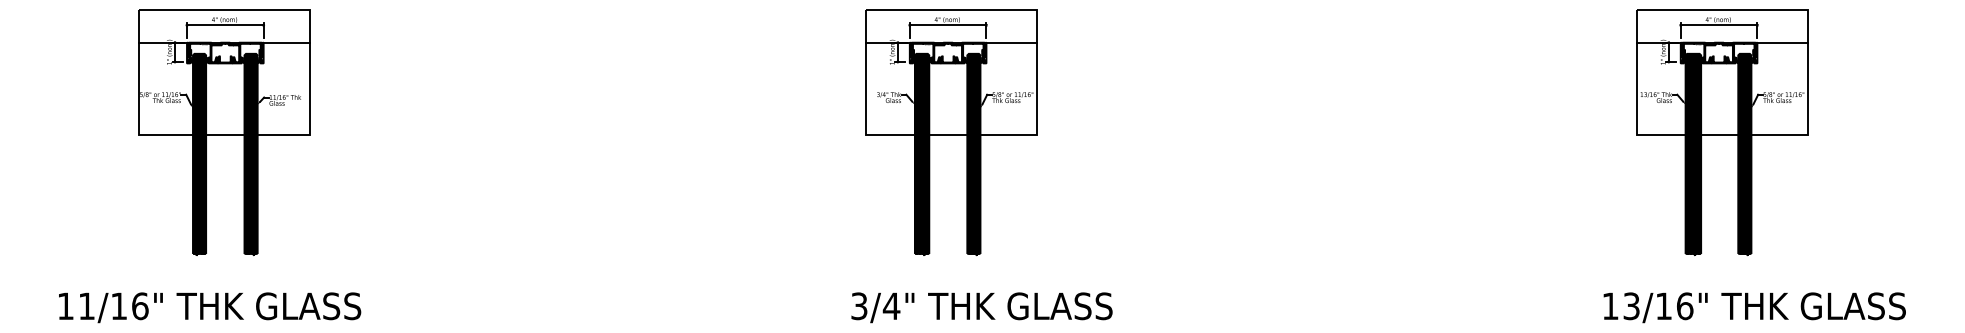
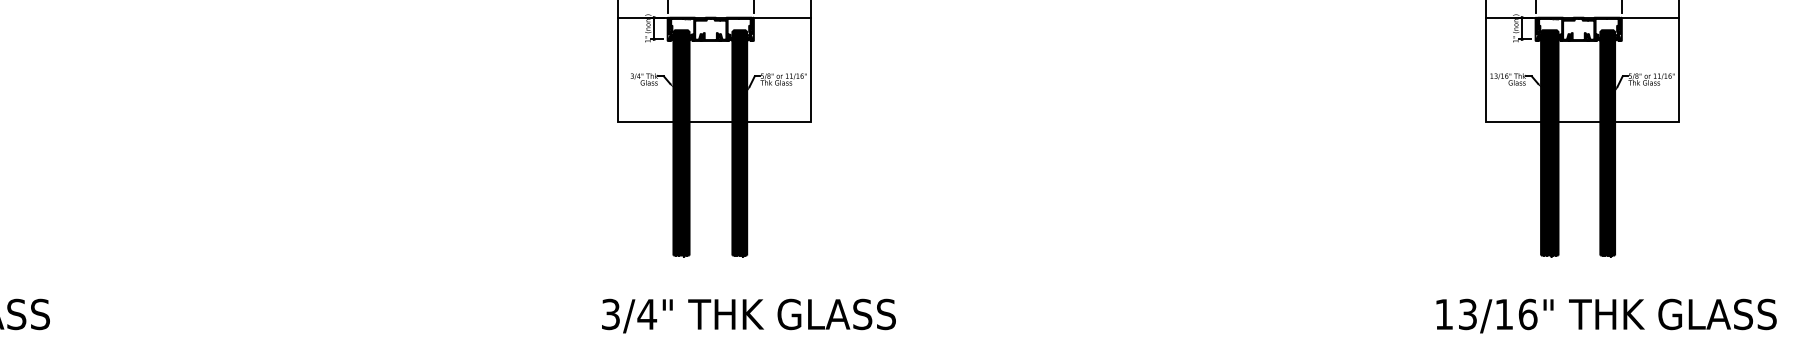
text: (1754, 307) -> (1606, 315), moved

